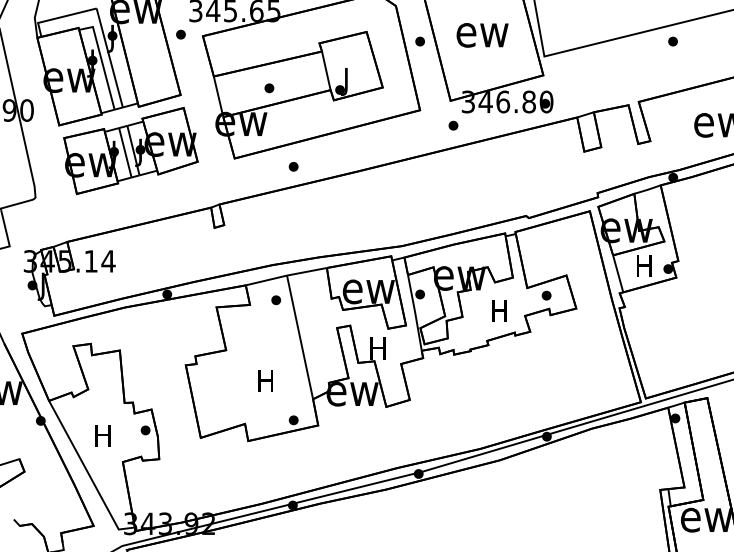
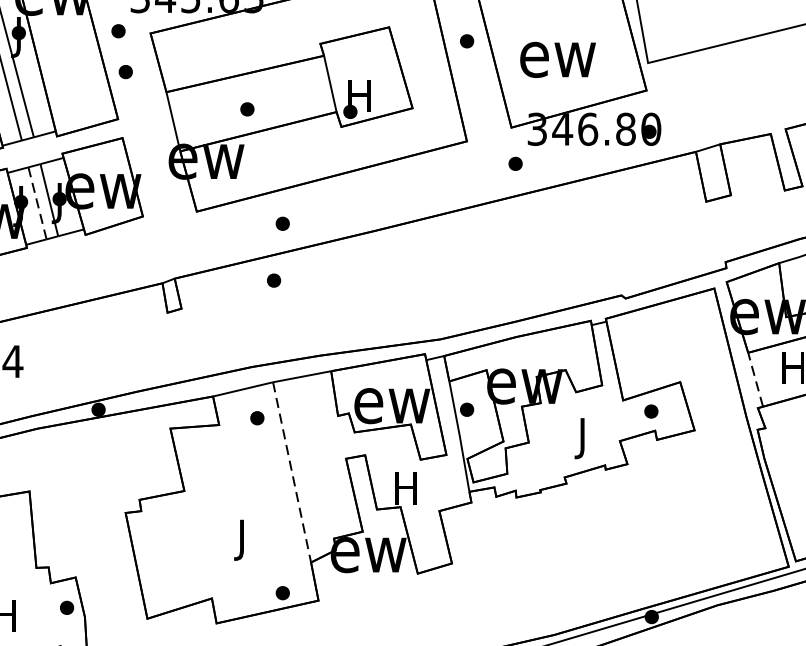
text: (482, 35) -> (557, 60), moved
part: (185, 62) -> (125, 71), added
text: (346, 82) -> (359, 100), J -> H
line: (125, 153) -> (37, 204), solid -> dashed
part: (287, 205) -> (273, 280), added
line: (618, 273) -> (756, 379), solid -> dashed
text: (499, 314) -> (582, 438), H -> J
line: (300, 337) -> (292, 472), solid -> dashed
text: (265, 384) -> (241, 540), H -> J

